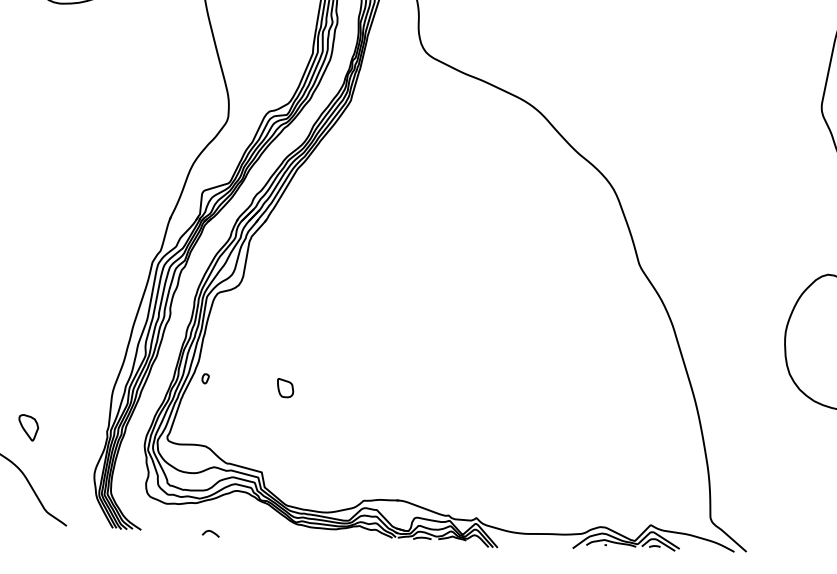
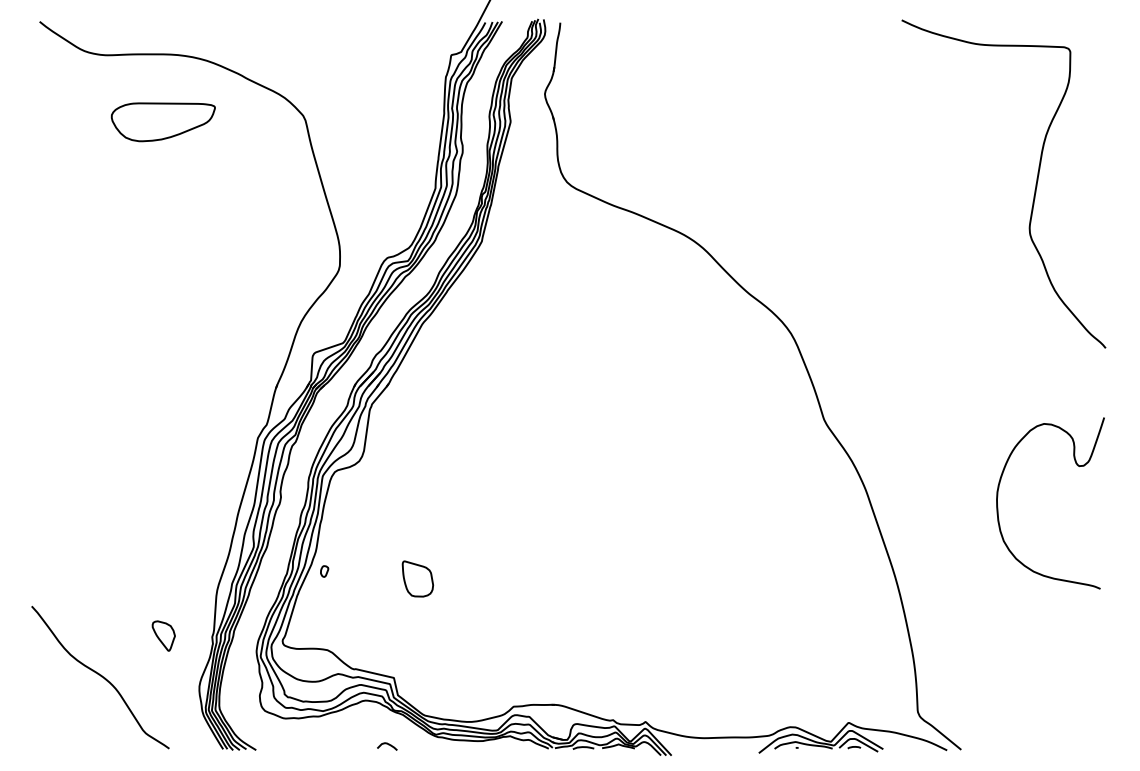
part: (285, 387) -> (417, 578), size x1.67
part: (28, 427) -> (163, 635), moved
curve: (211, 532) -> (388, 745), moved

